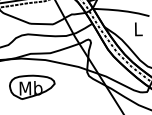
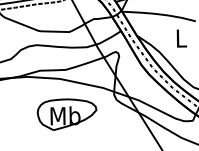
part: (32, 86) -> (67, 113), moved

